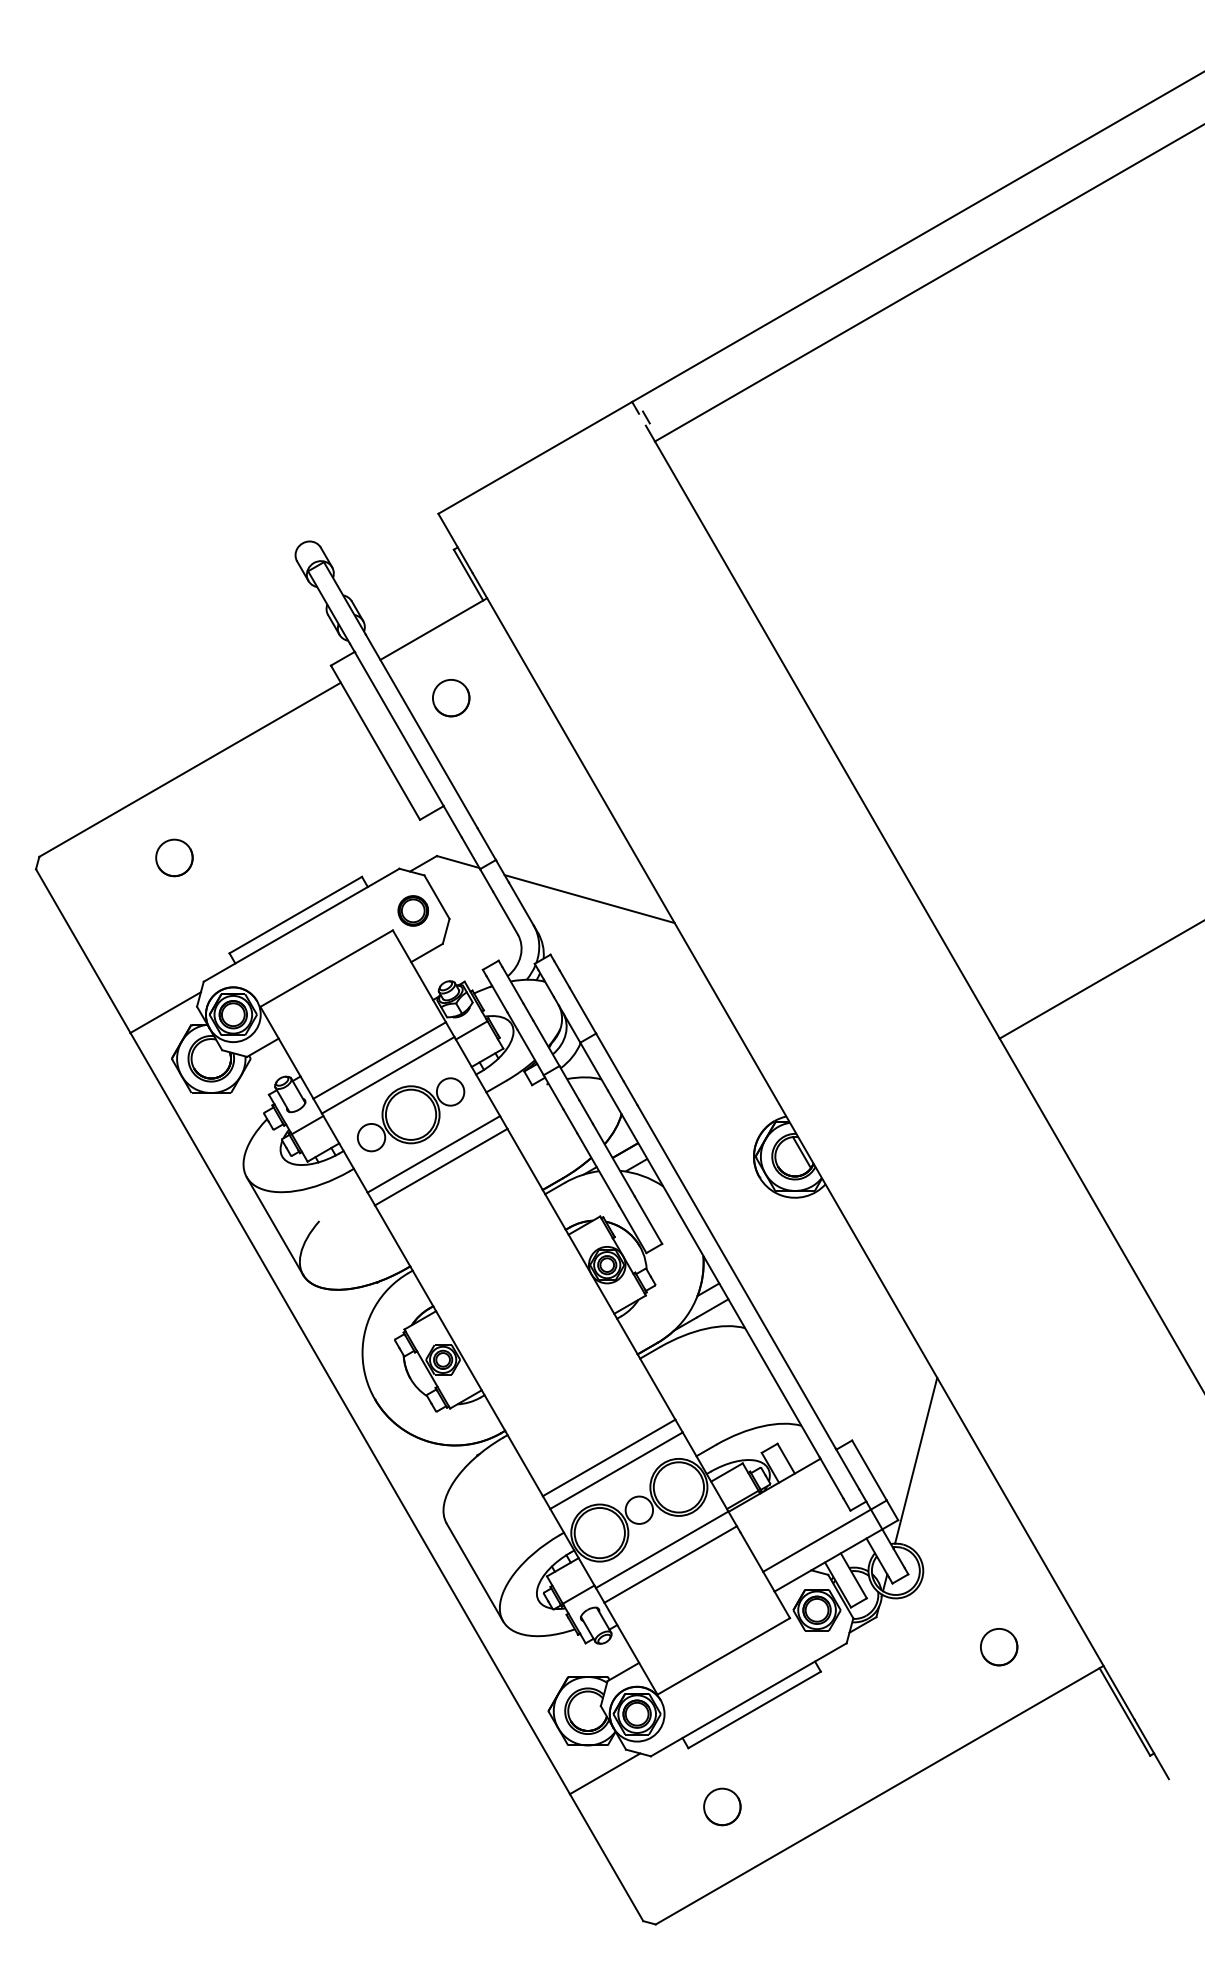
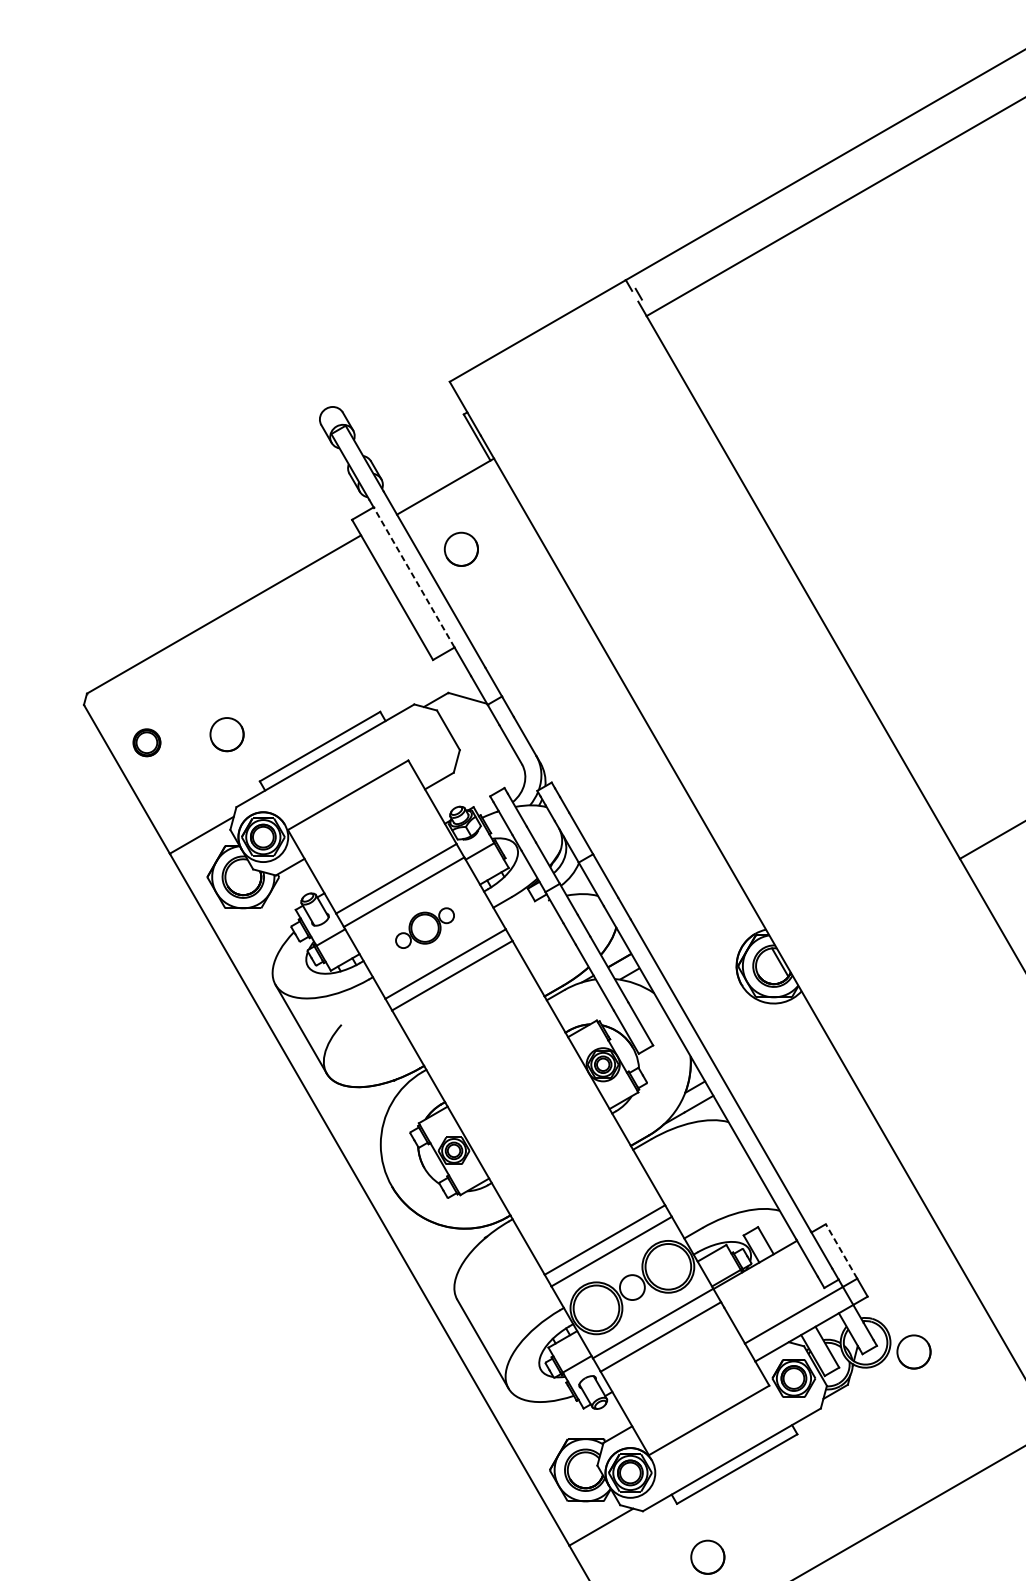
line: (398, 728) -> (413, 576), solid -> dashed
part: (174, 857) -> (227, 734), moved
line: (589, 899) -> (587, 732), removed
part: (412, 910) -> (146, 742), moved
part: (411, 1114) -> (425, 927), size x0.6
line: (916, 1460) -> (884, 1242), removed
line: (869, 1470) -> (841, 1251), solid -> dashed
circle: (999, 1647) -> (914, 1352), moved

